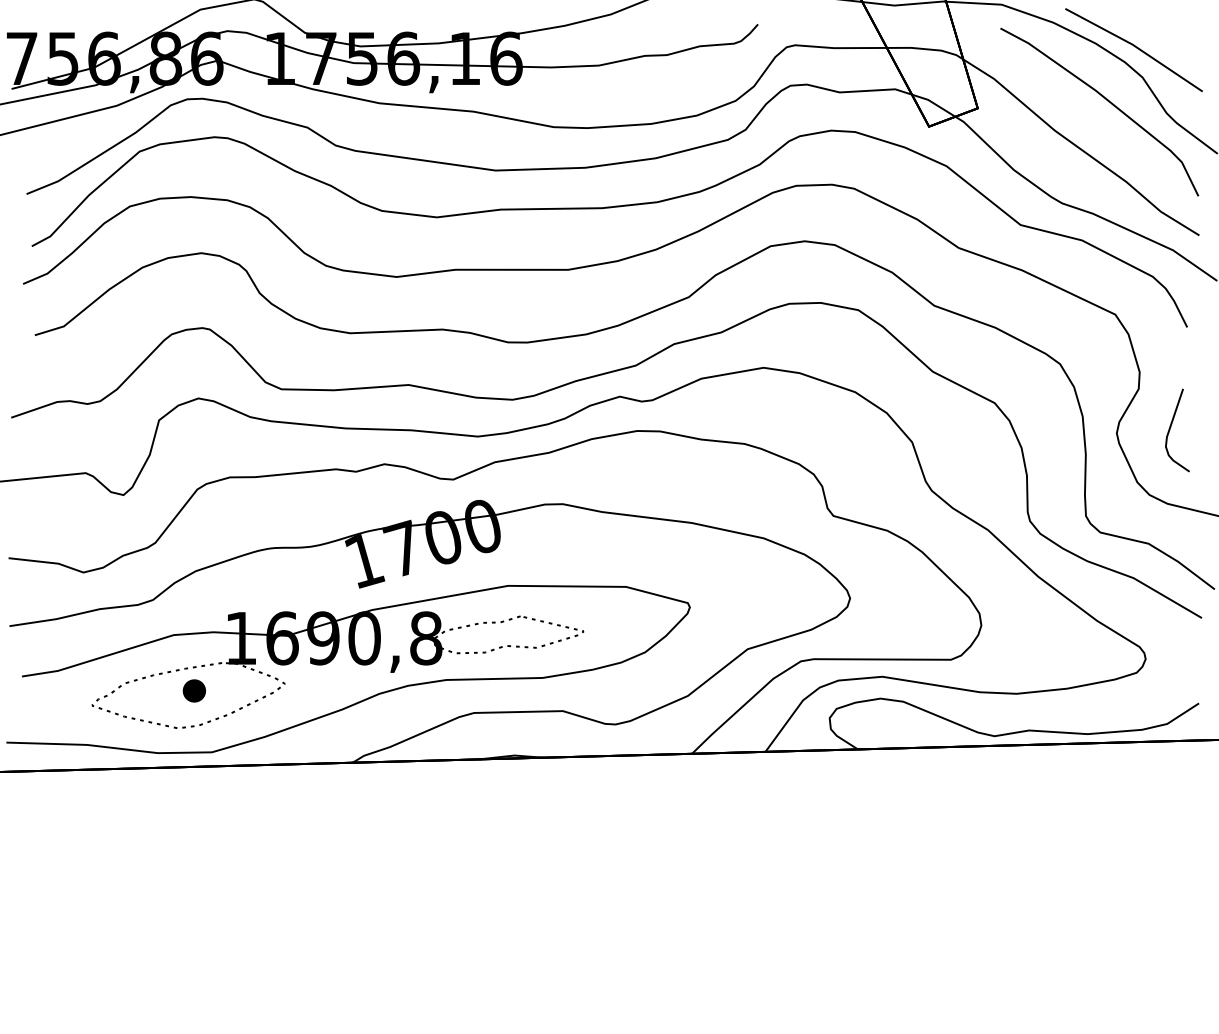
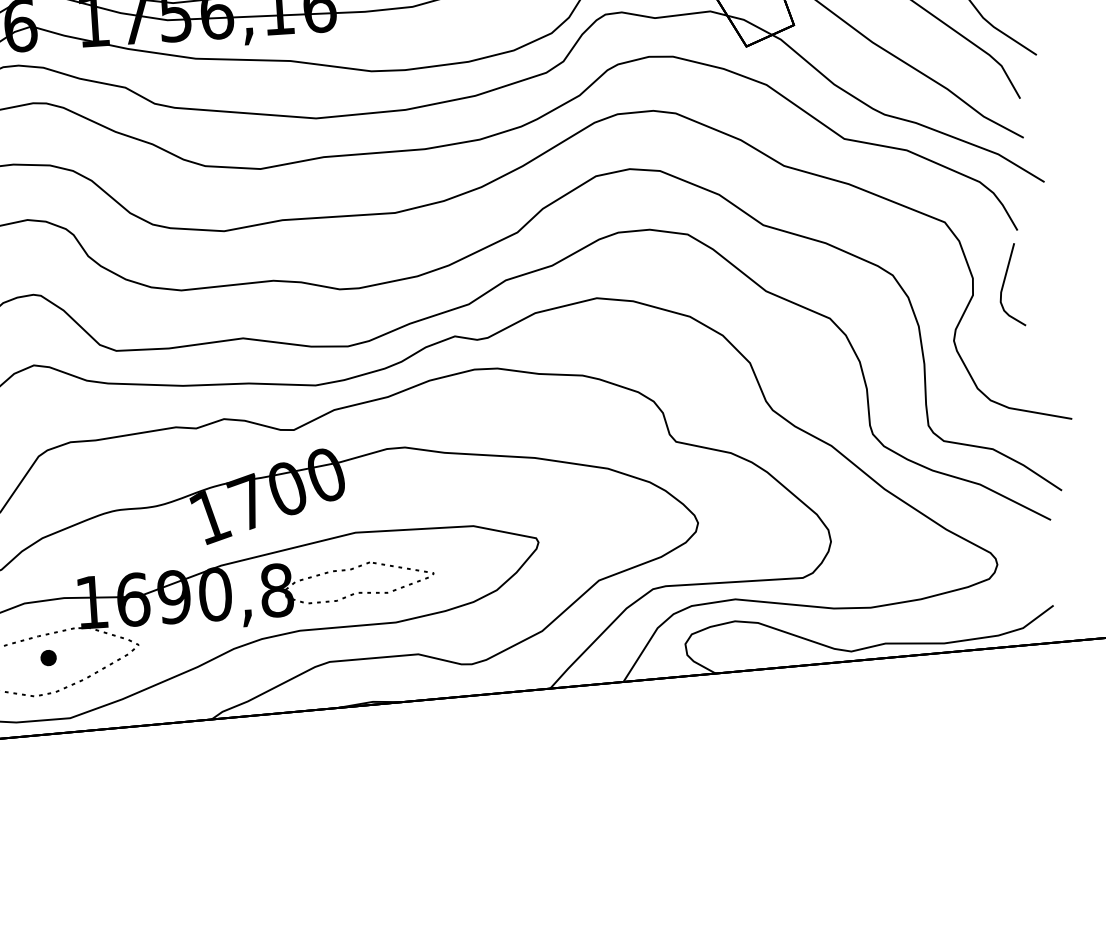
curve: (1171, 427) -> (1005, 282), moved
part: (193, 690) -> (47, 657), size x0.7

